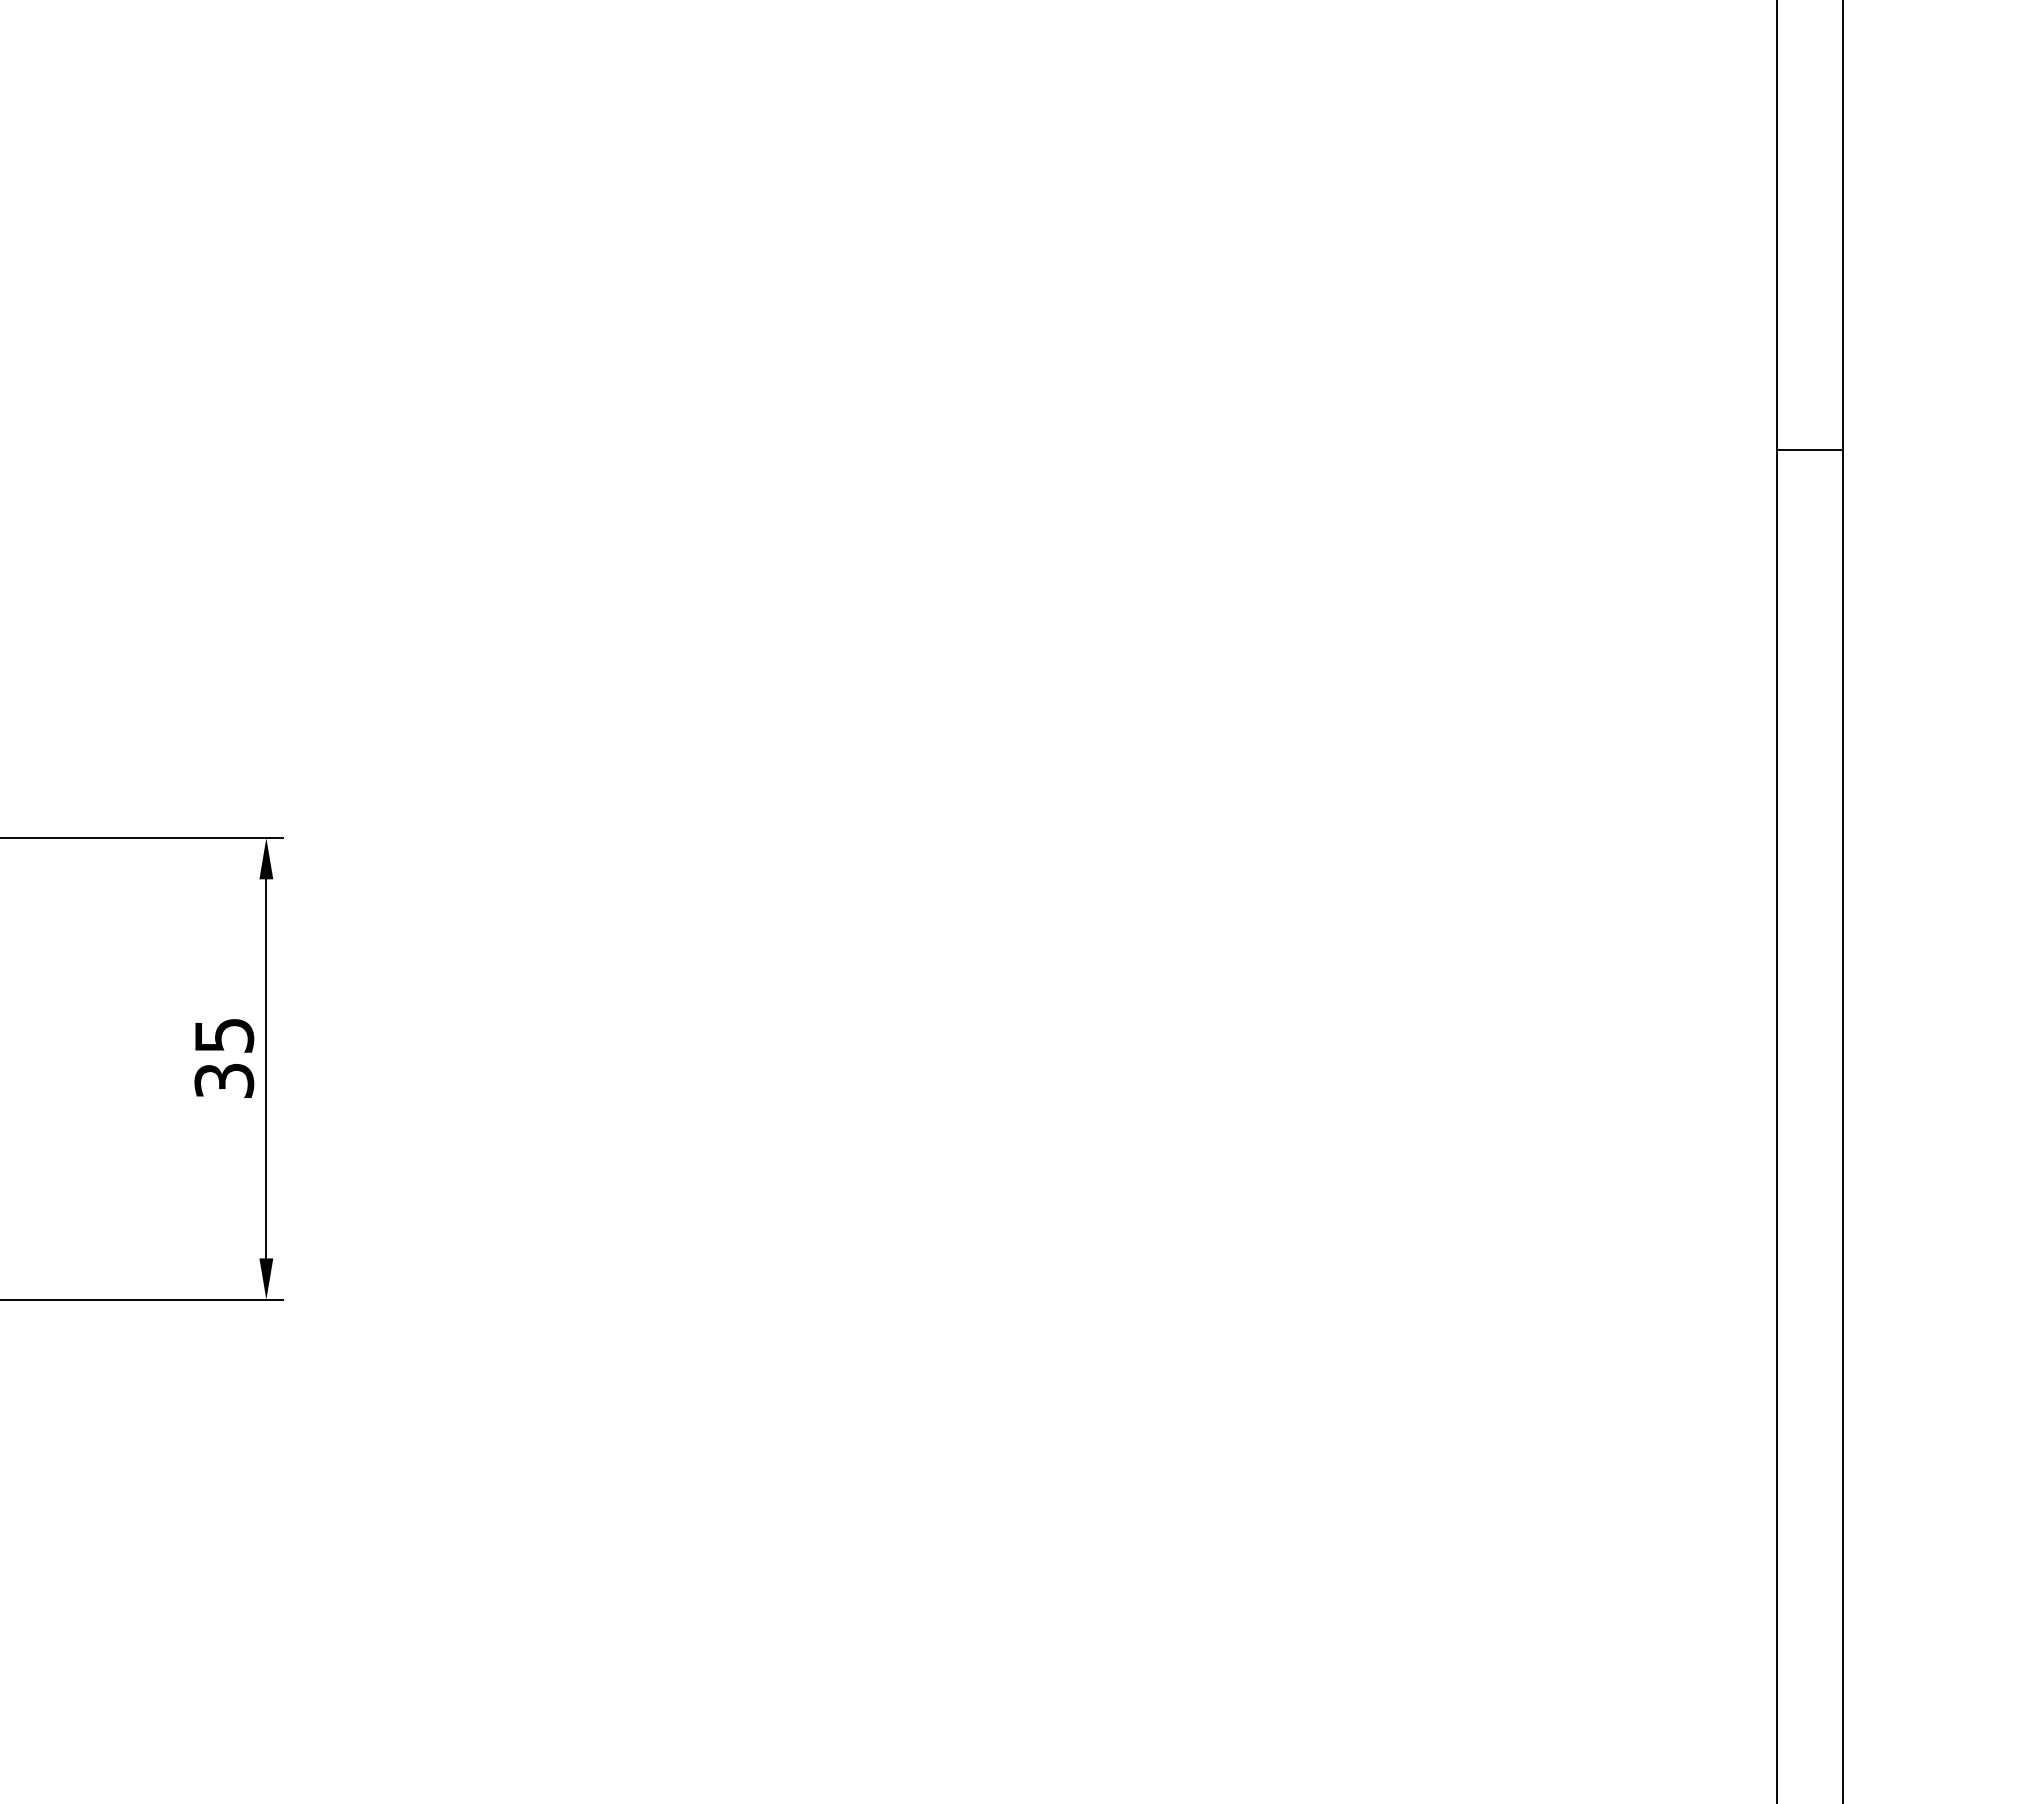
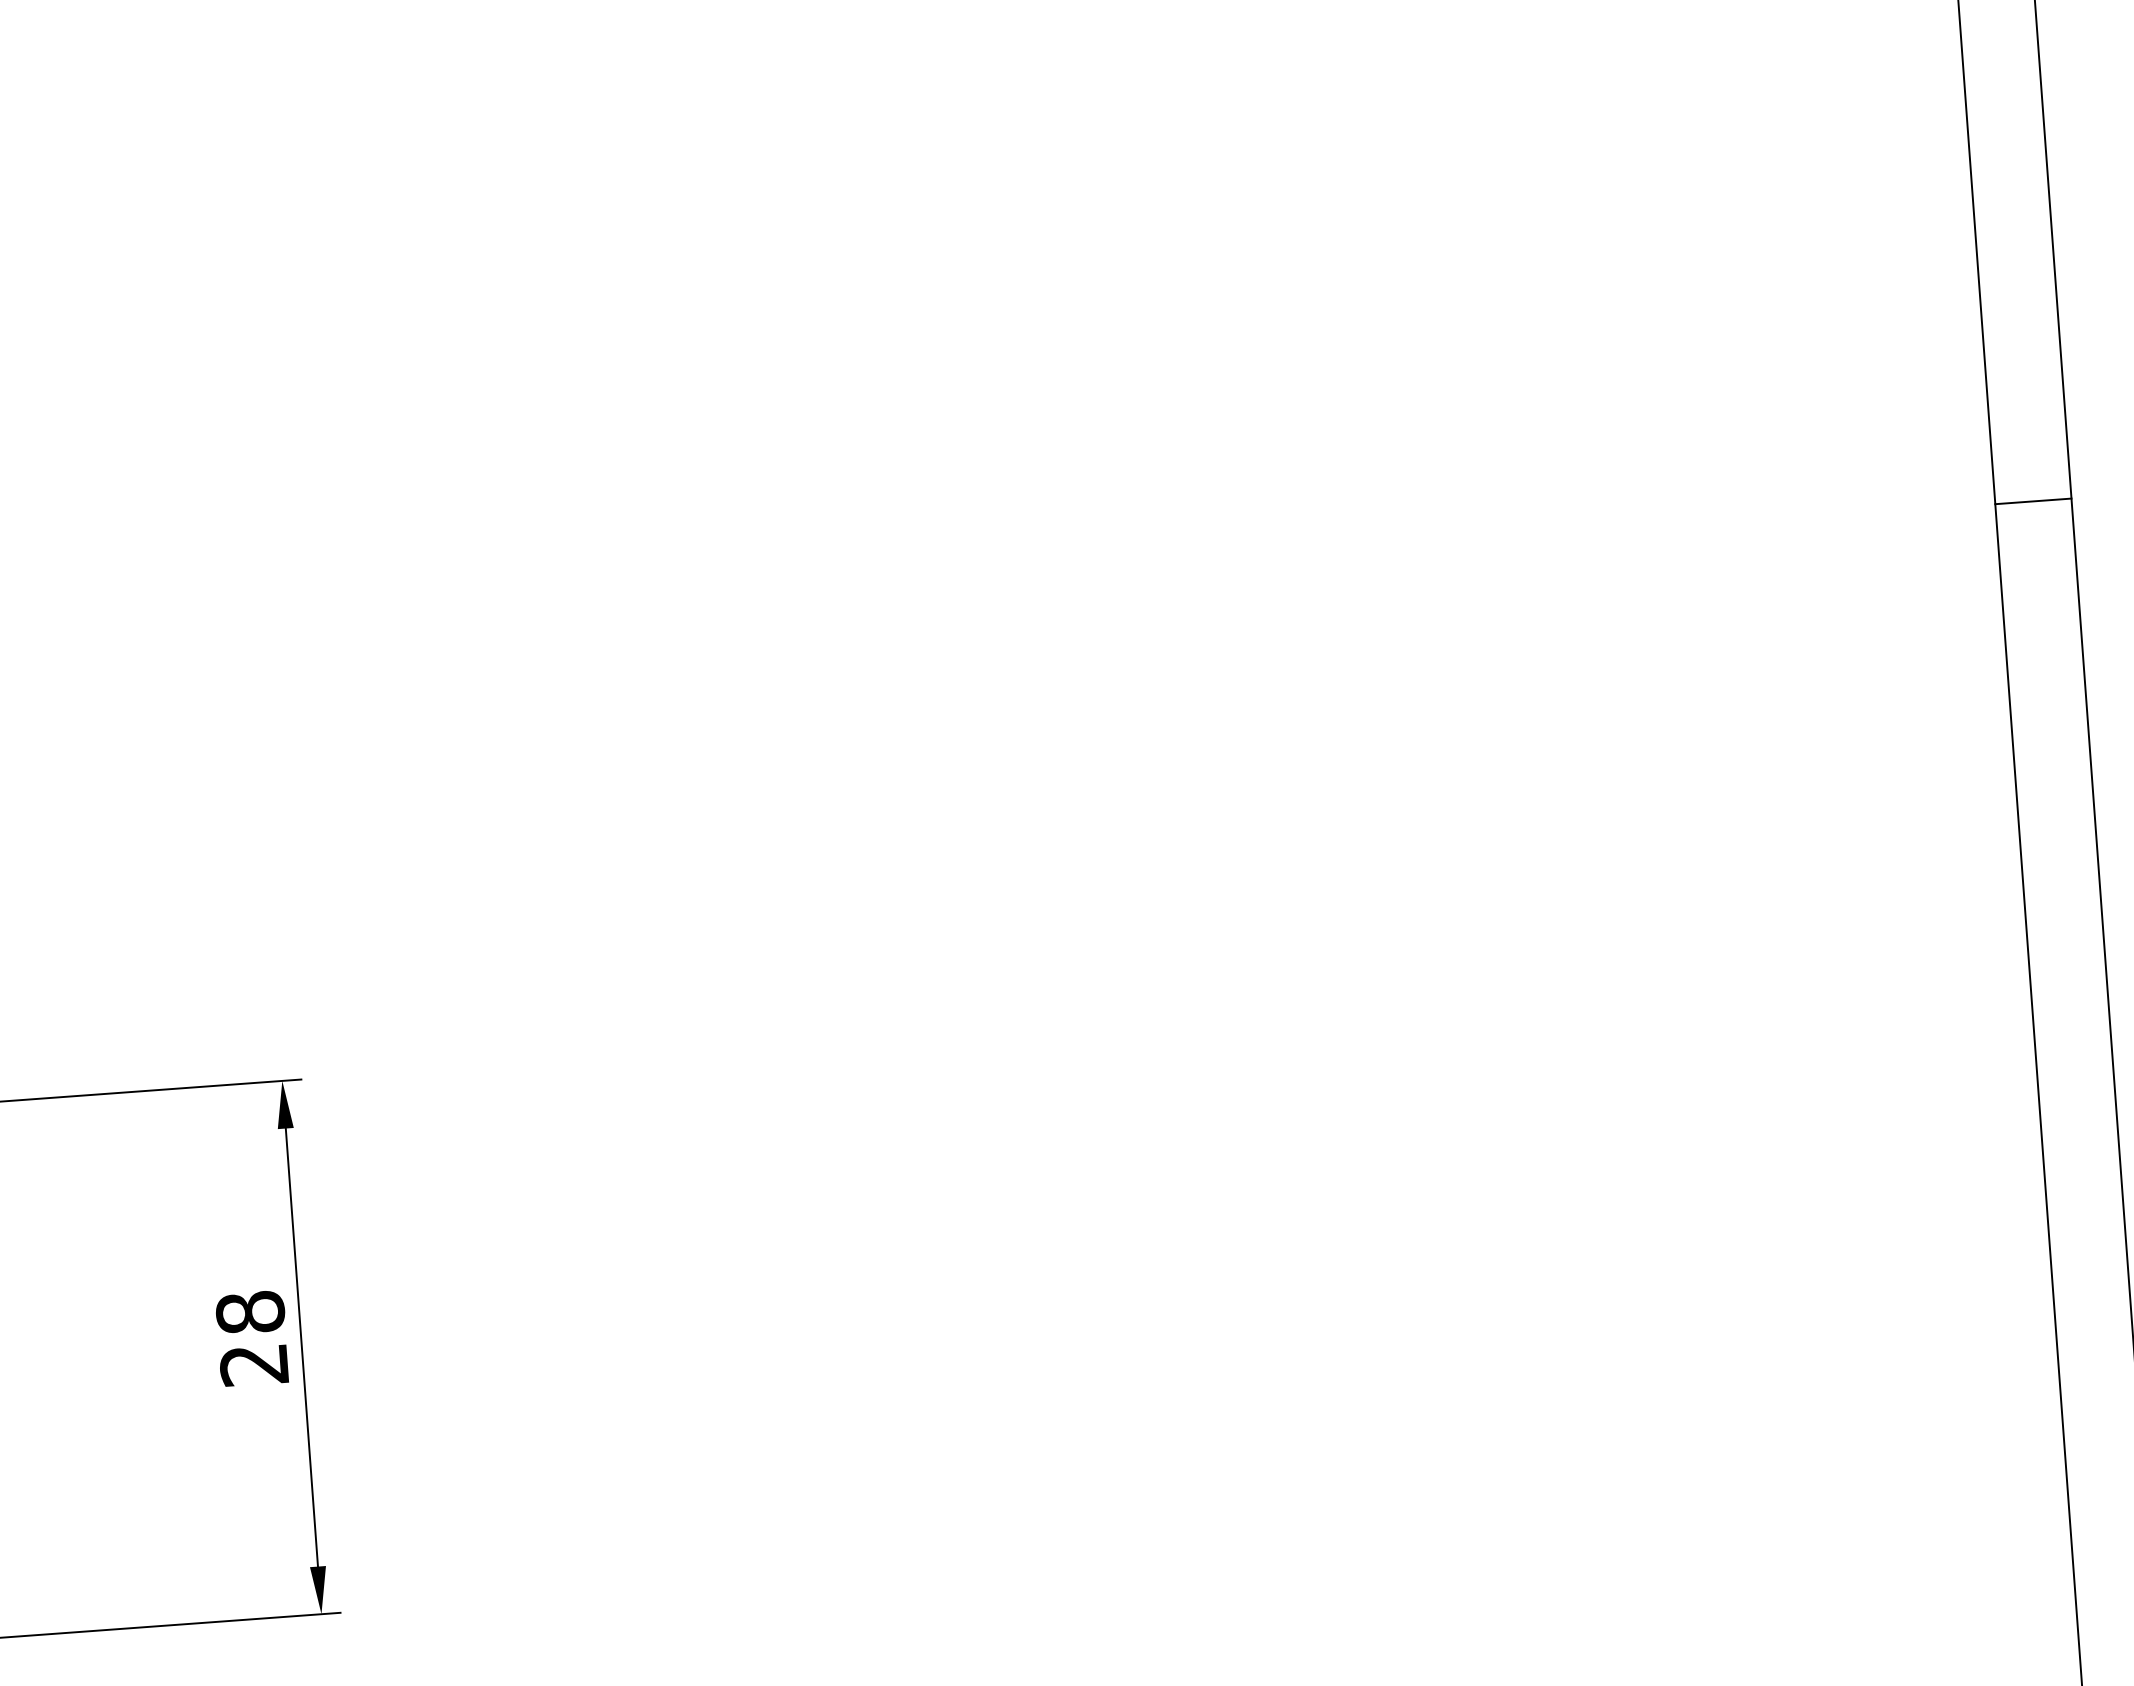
text: (224, 1057) -> (252, 1337), 35 -> 28

